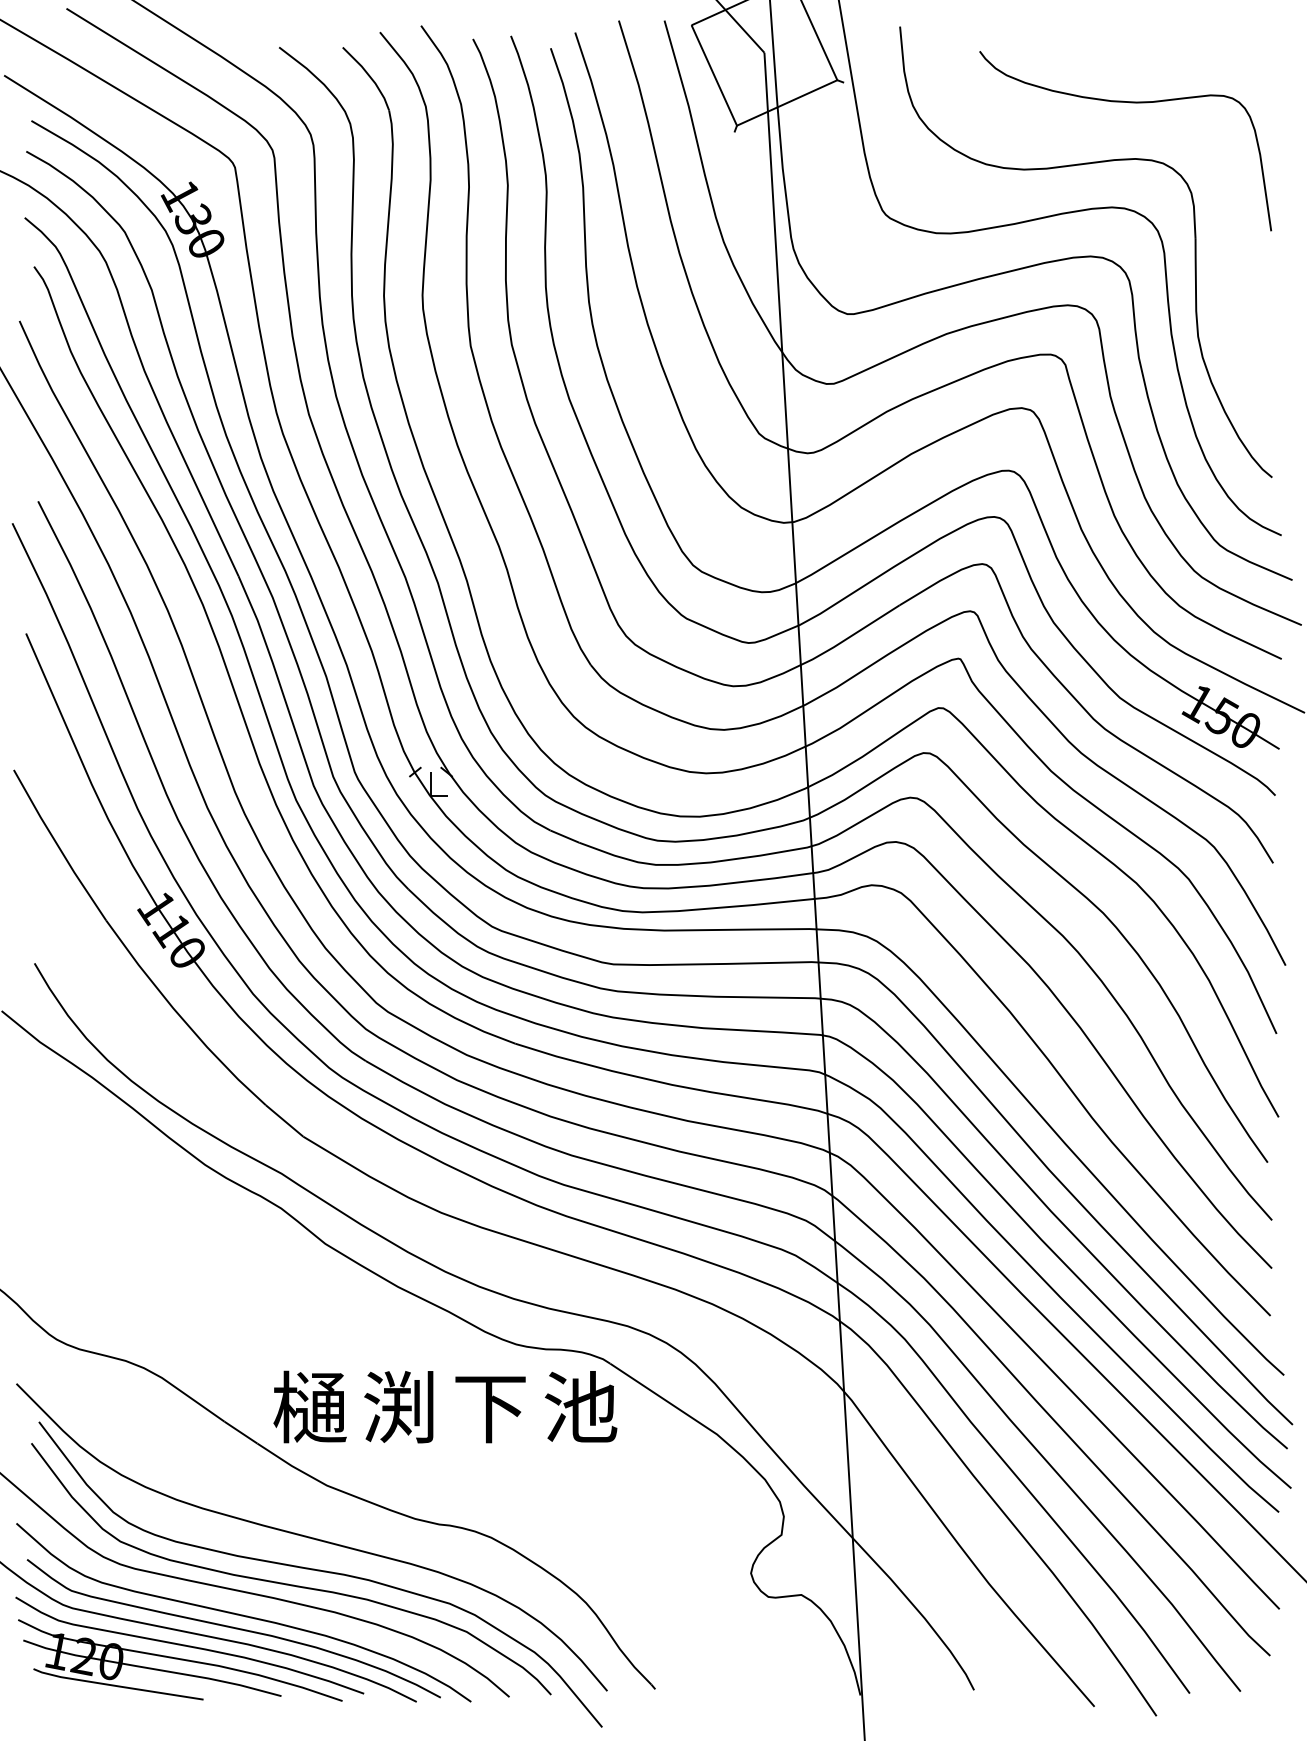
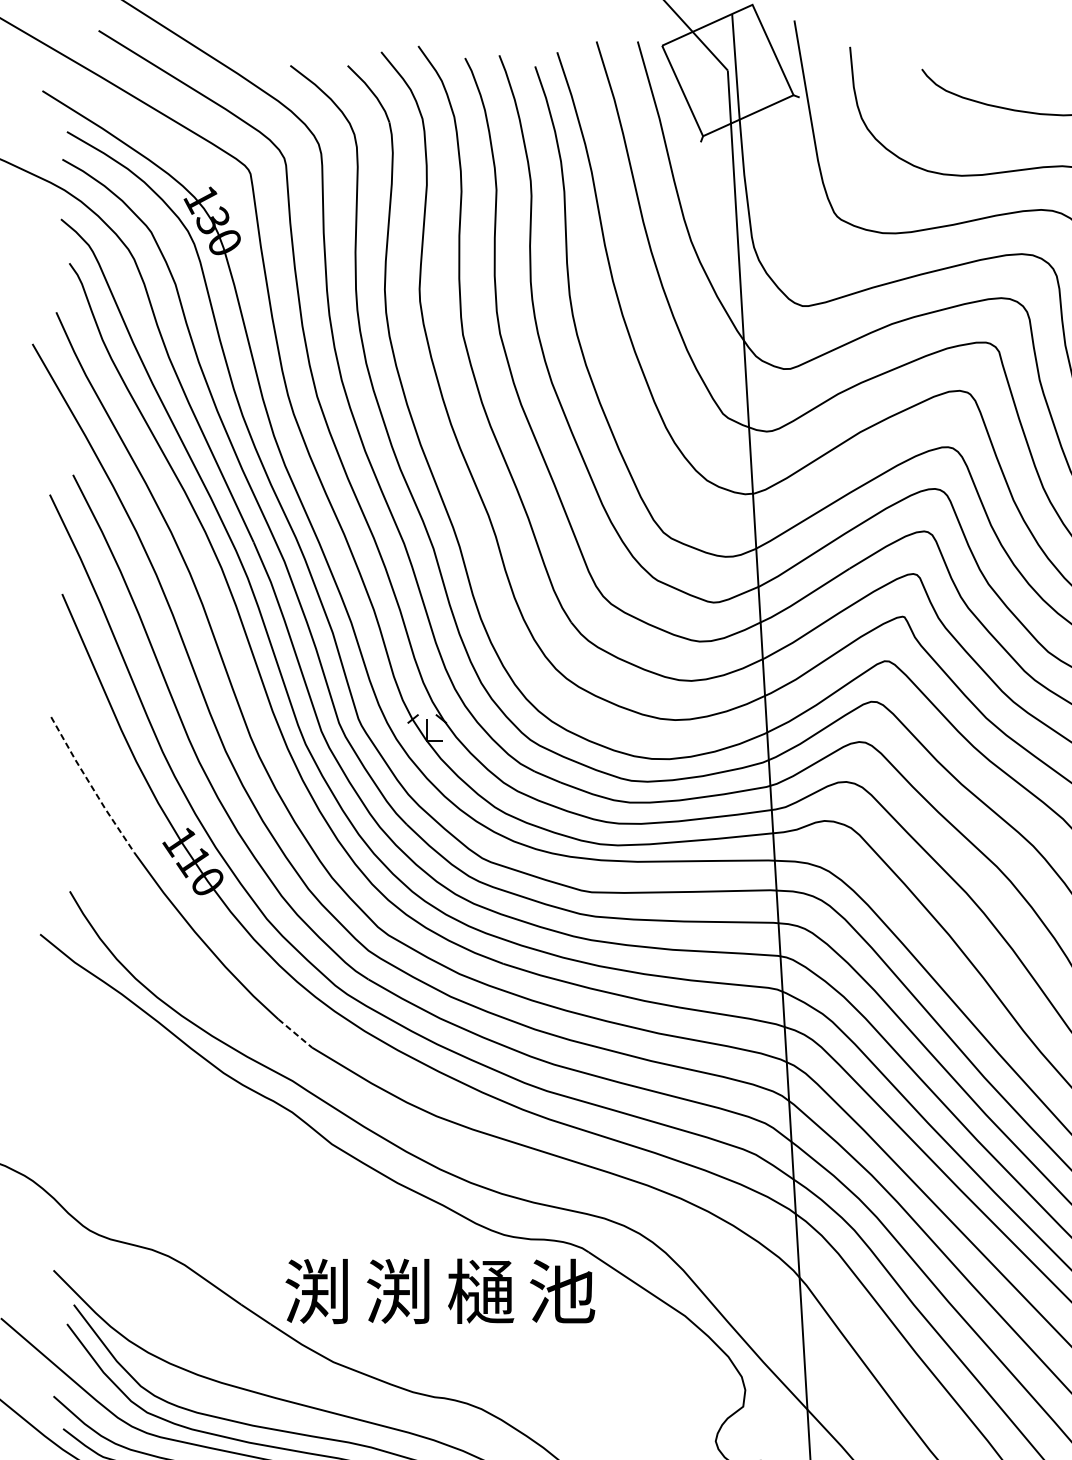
line: (58, 846) -> (91, 786), solid -> dashed
line: (284, 1121) -> (295, 1033), solid -> dashed
text: (309, 1406) -> (317, 1290), 樋 -> 渕
text: (490, 1406) -> (480, 1290), 下 -> 樋

